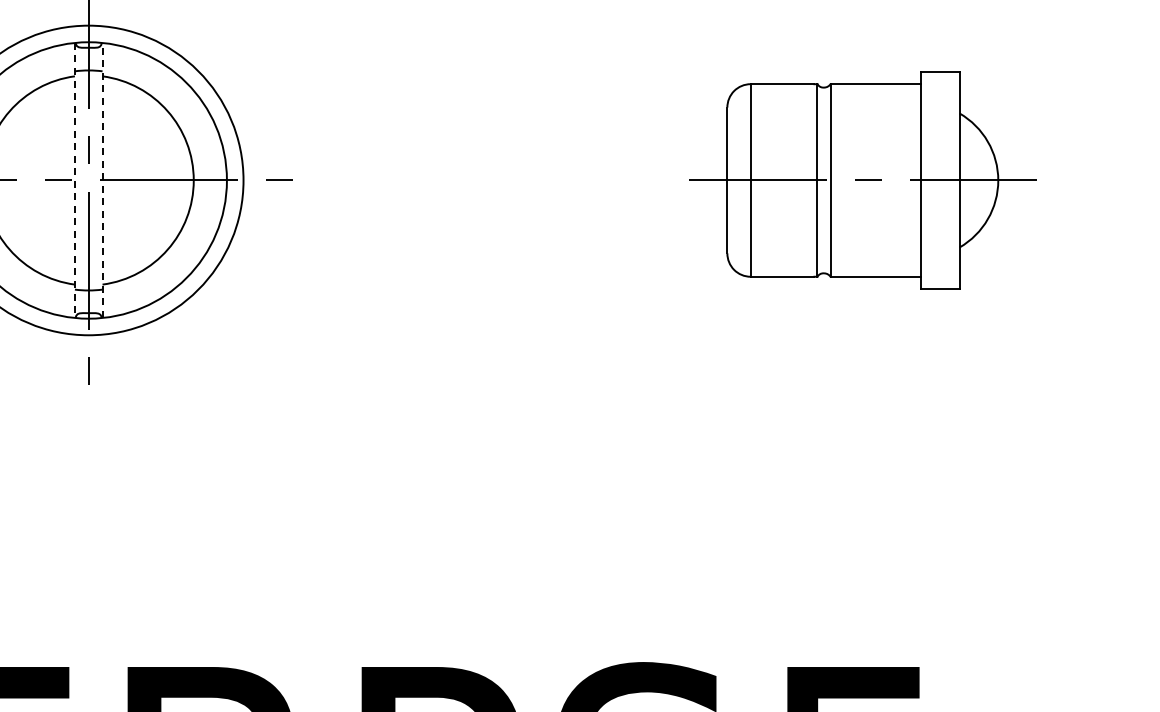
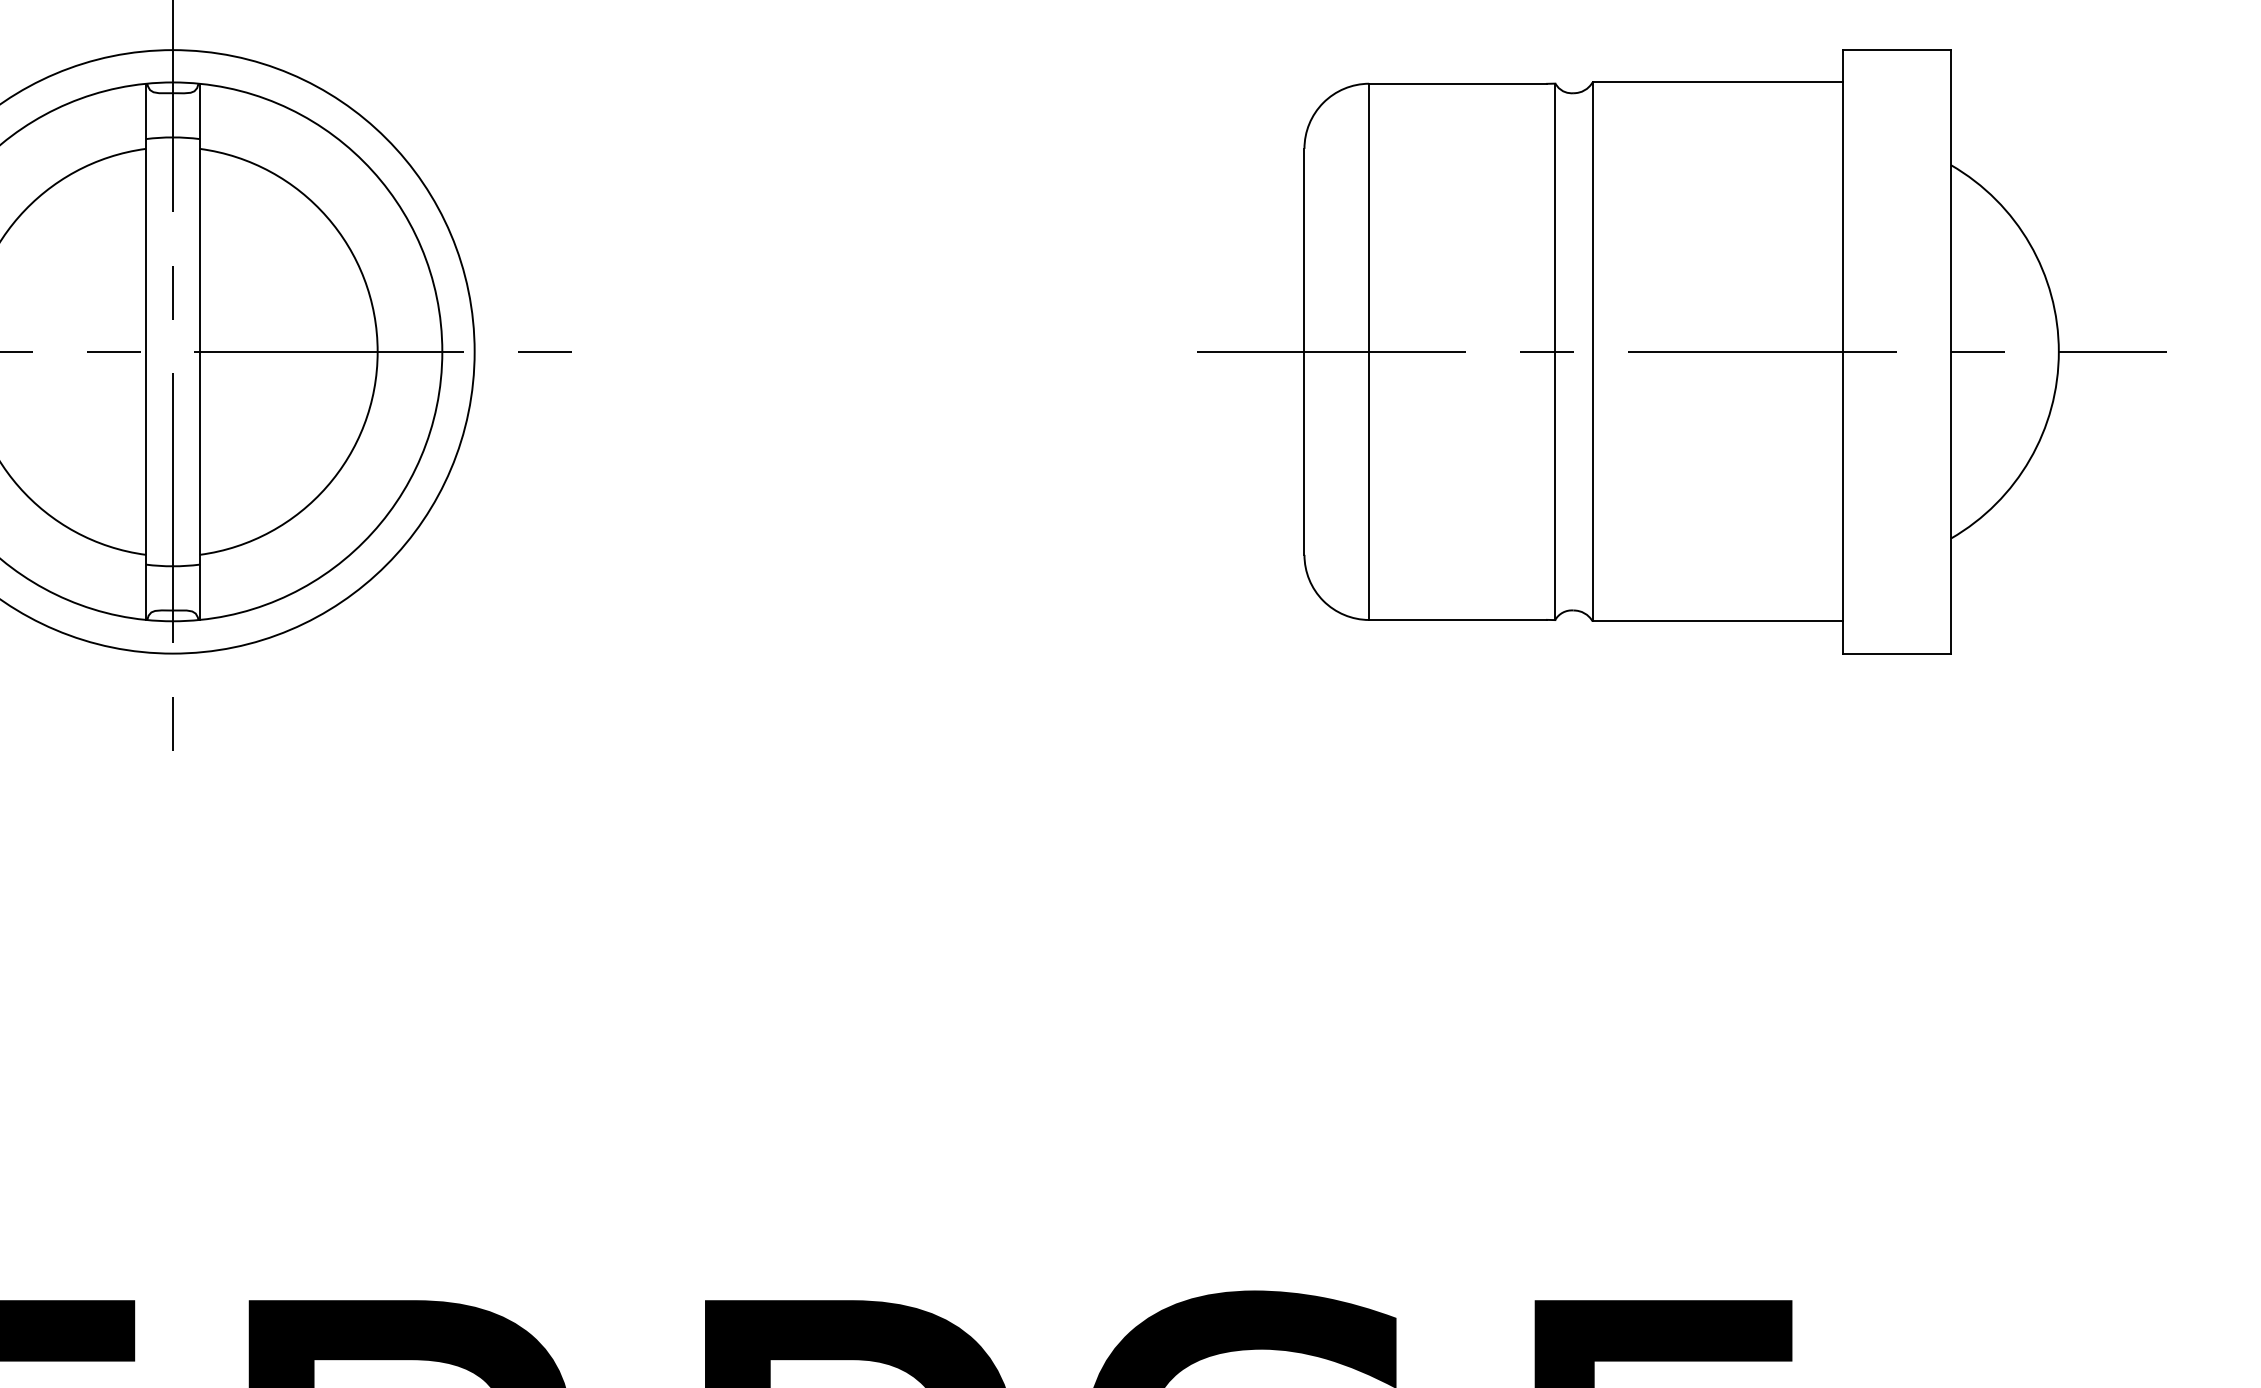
line: (74, 180) -> (145, 351), dashed -> solid
line: (102, 180) -> (199, 351), dashed -> solid
part: (862, 180) -> (1681, 351), size x1.43

